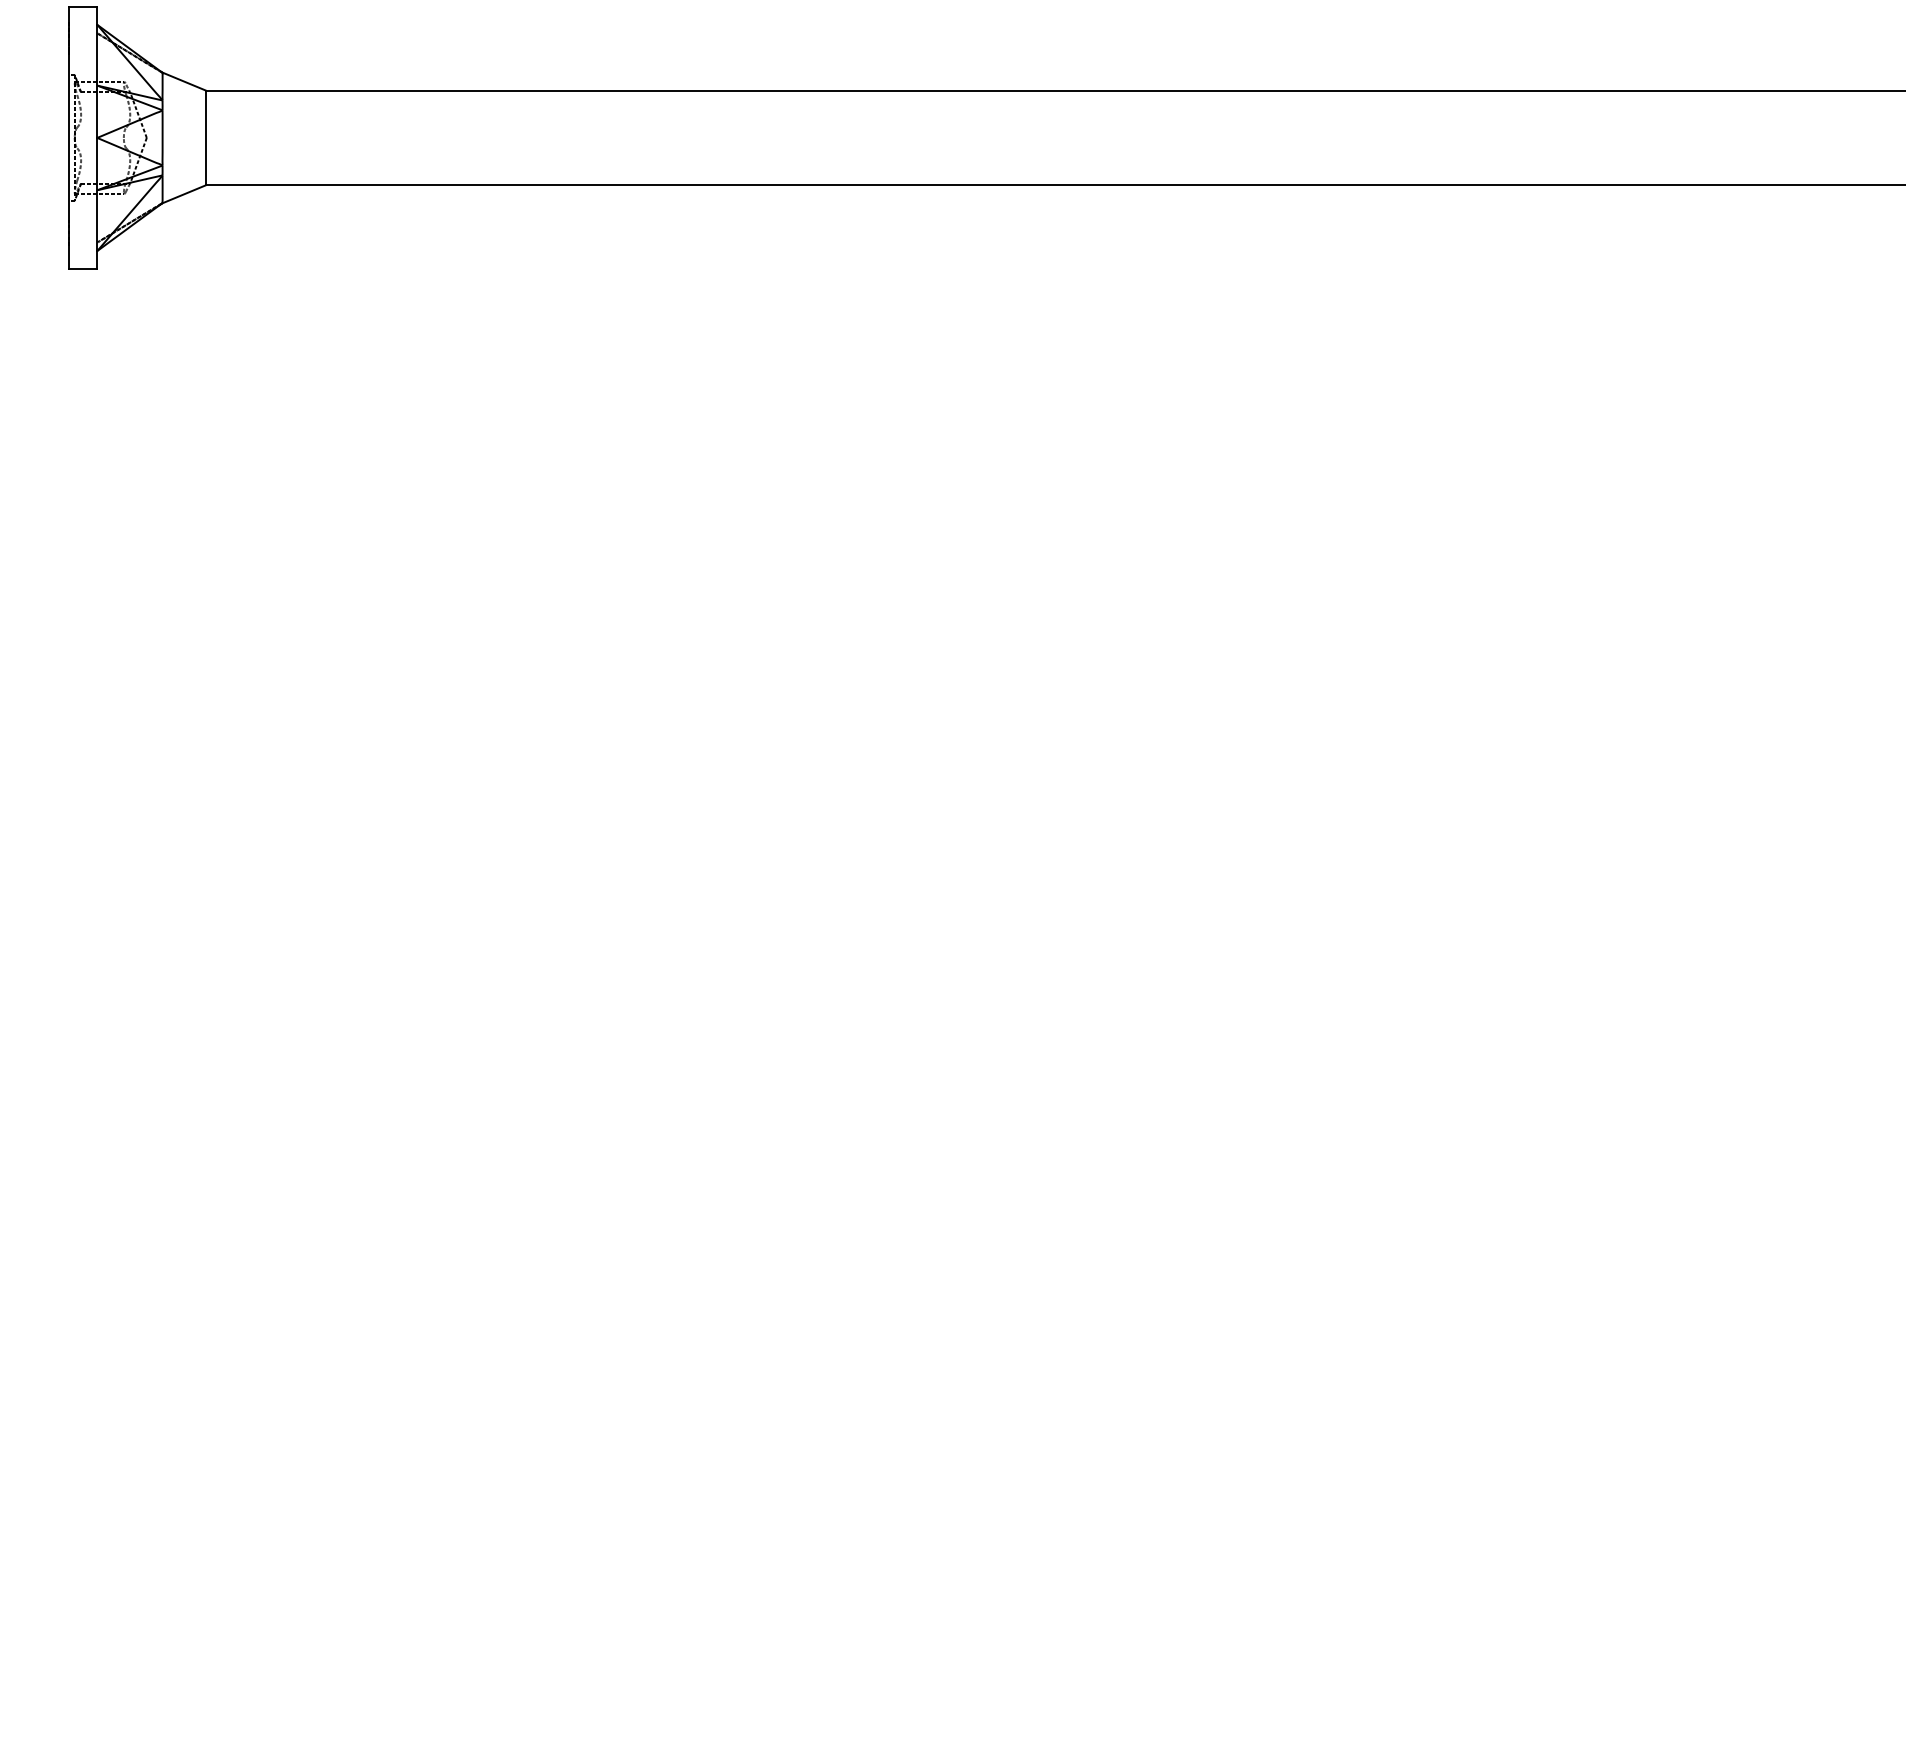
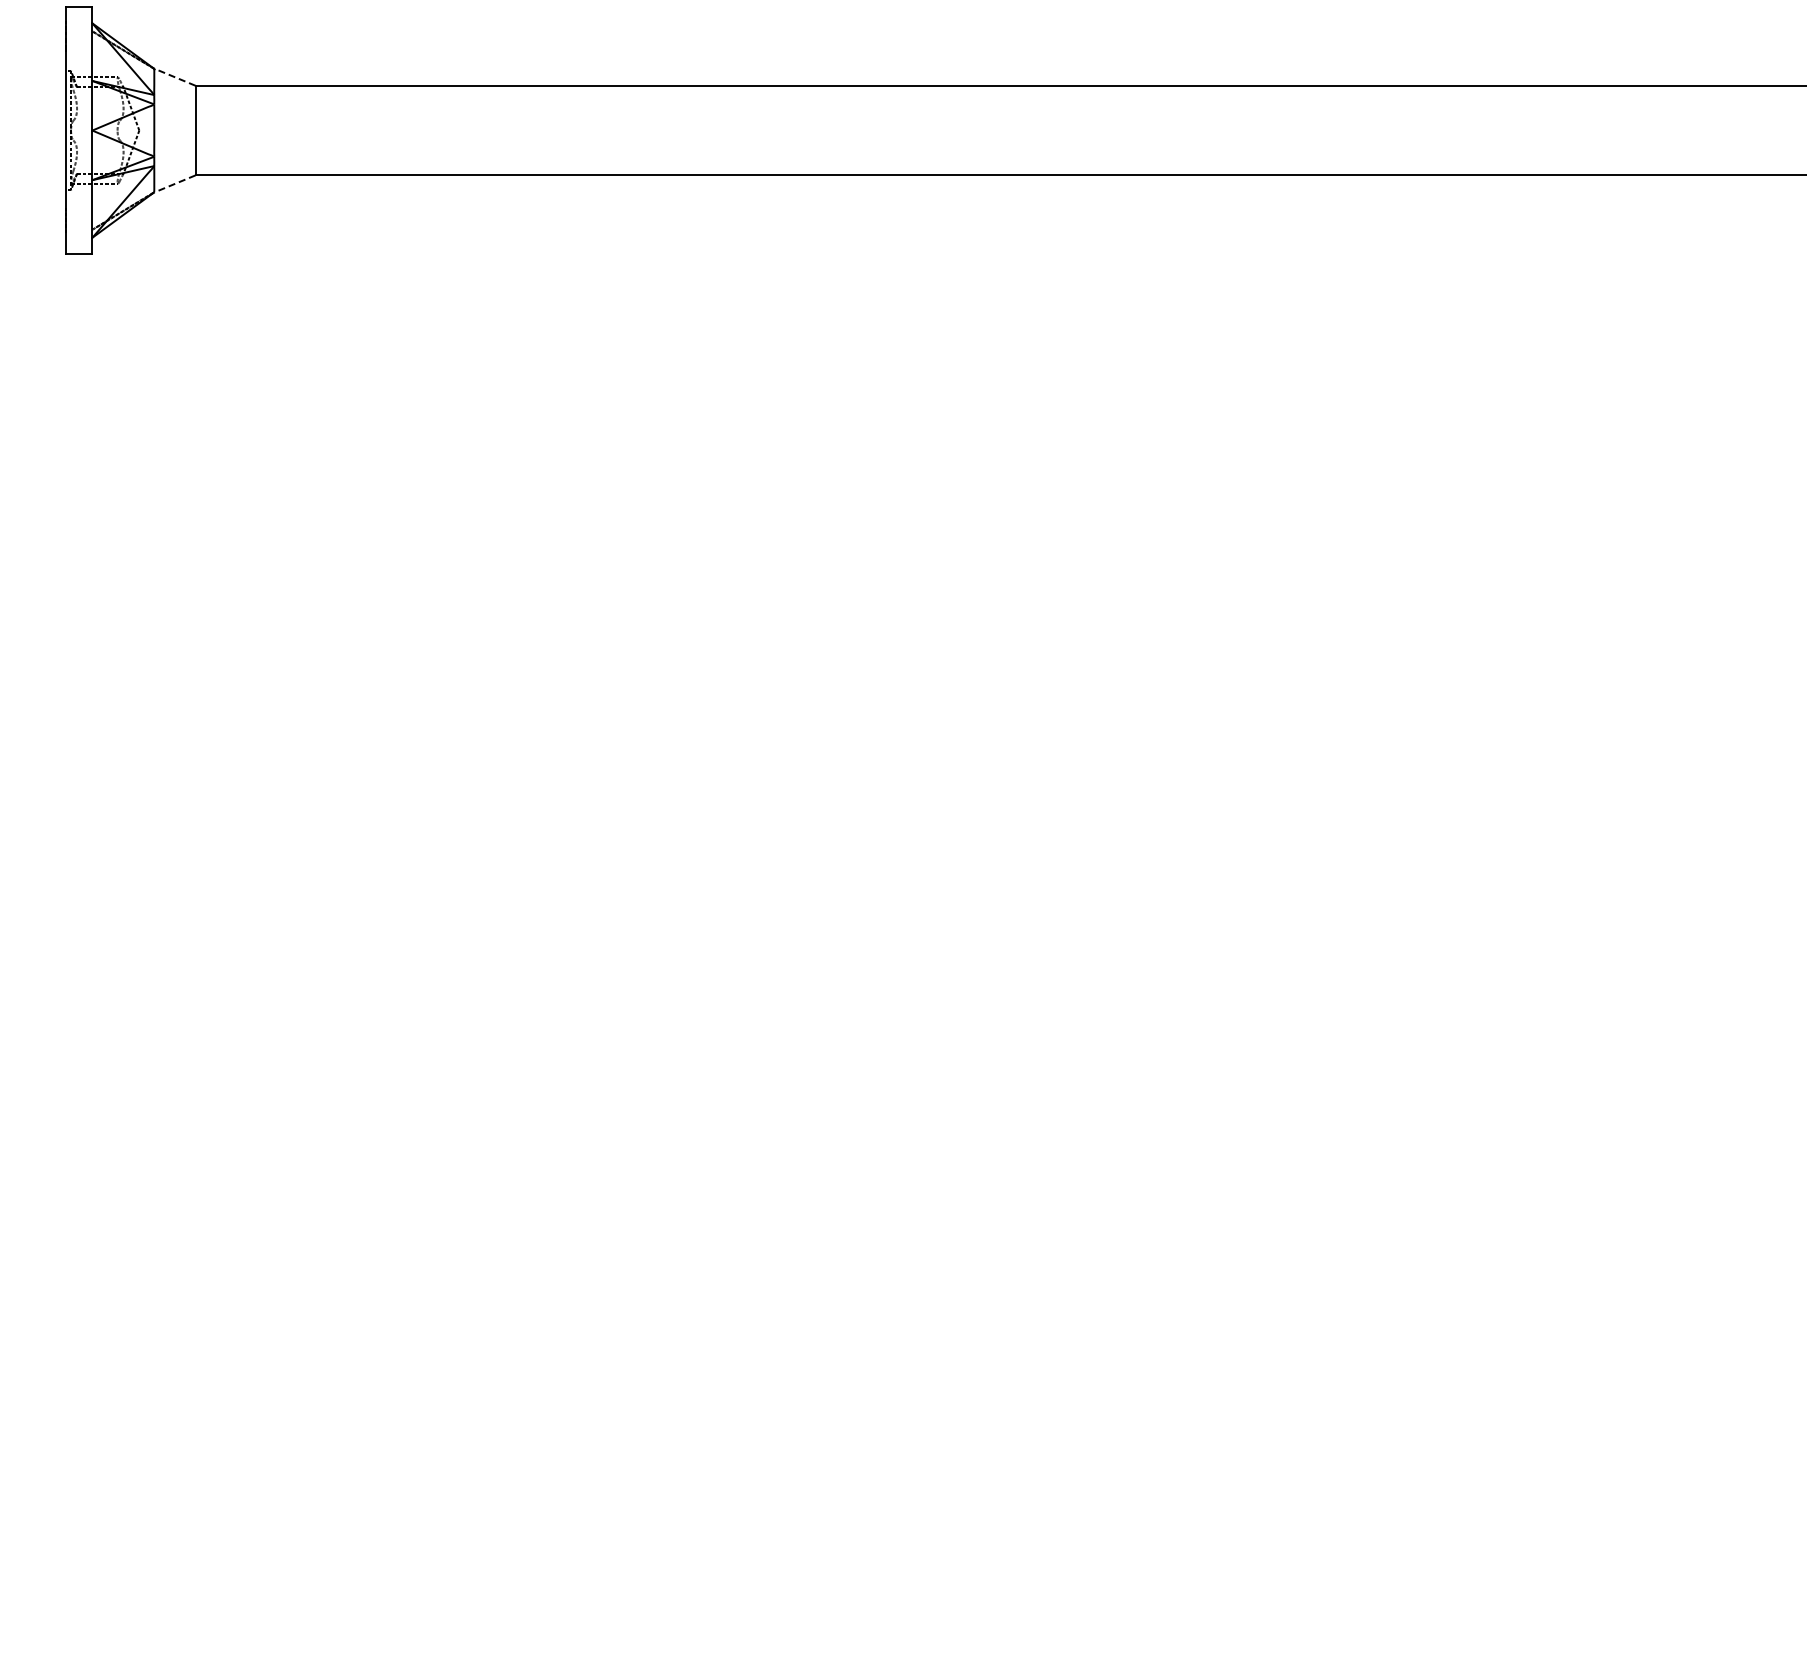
line: (183, 81) -> (174, 77), solid -> dashed
line: (183, 194) -> (174, 184), solid -> dashed

